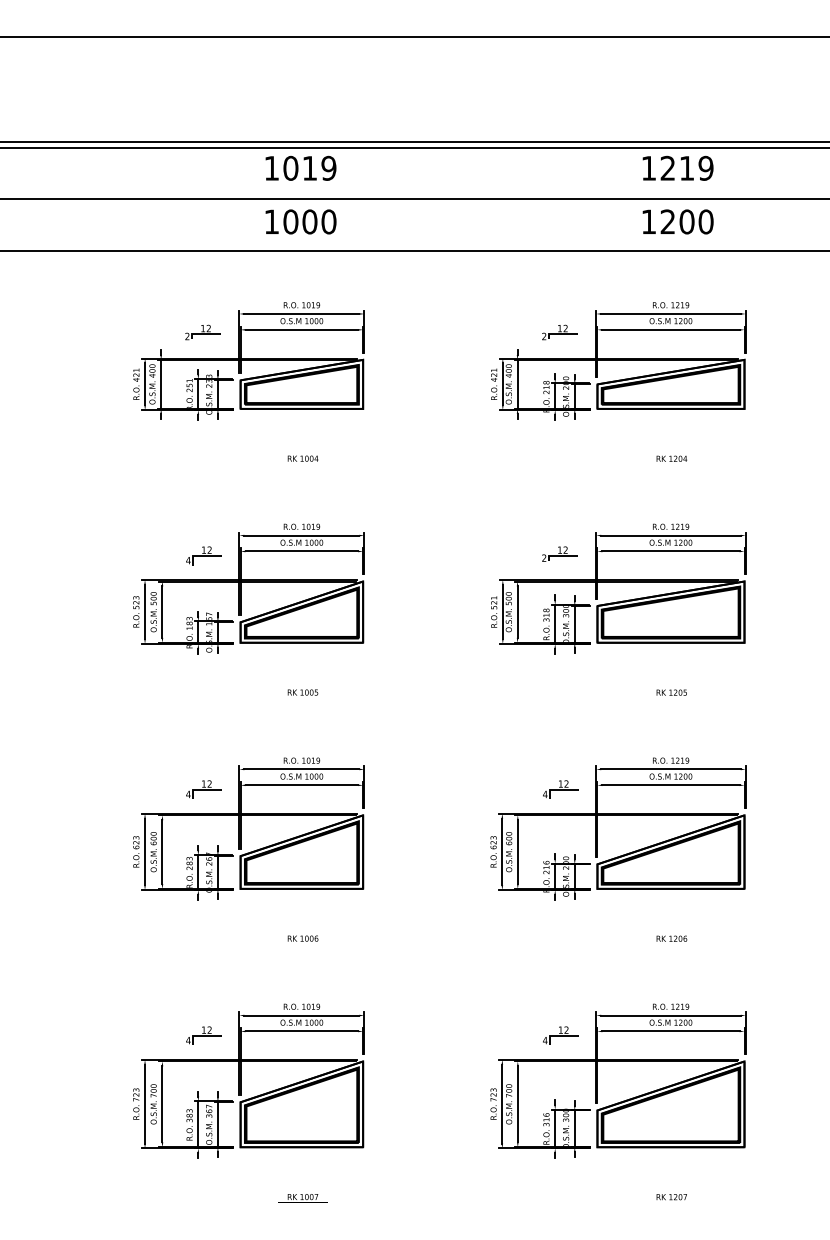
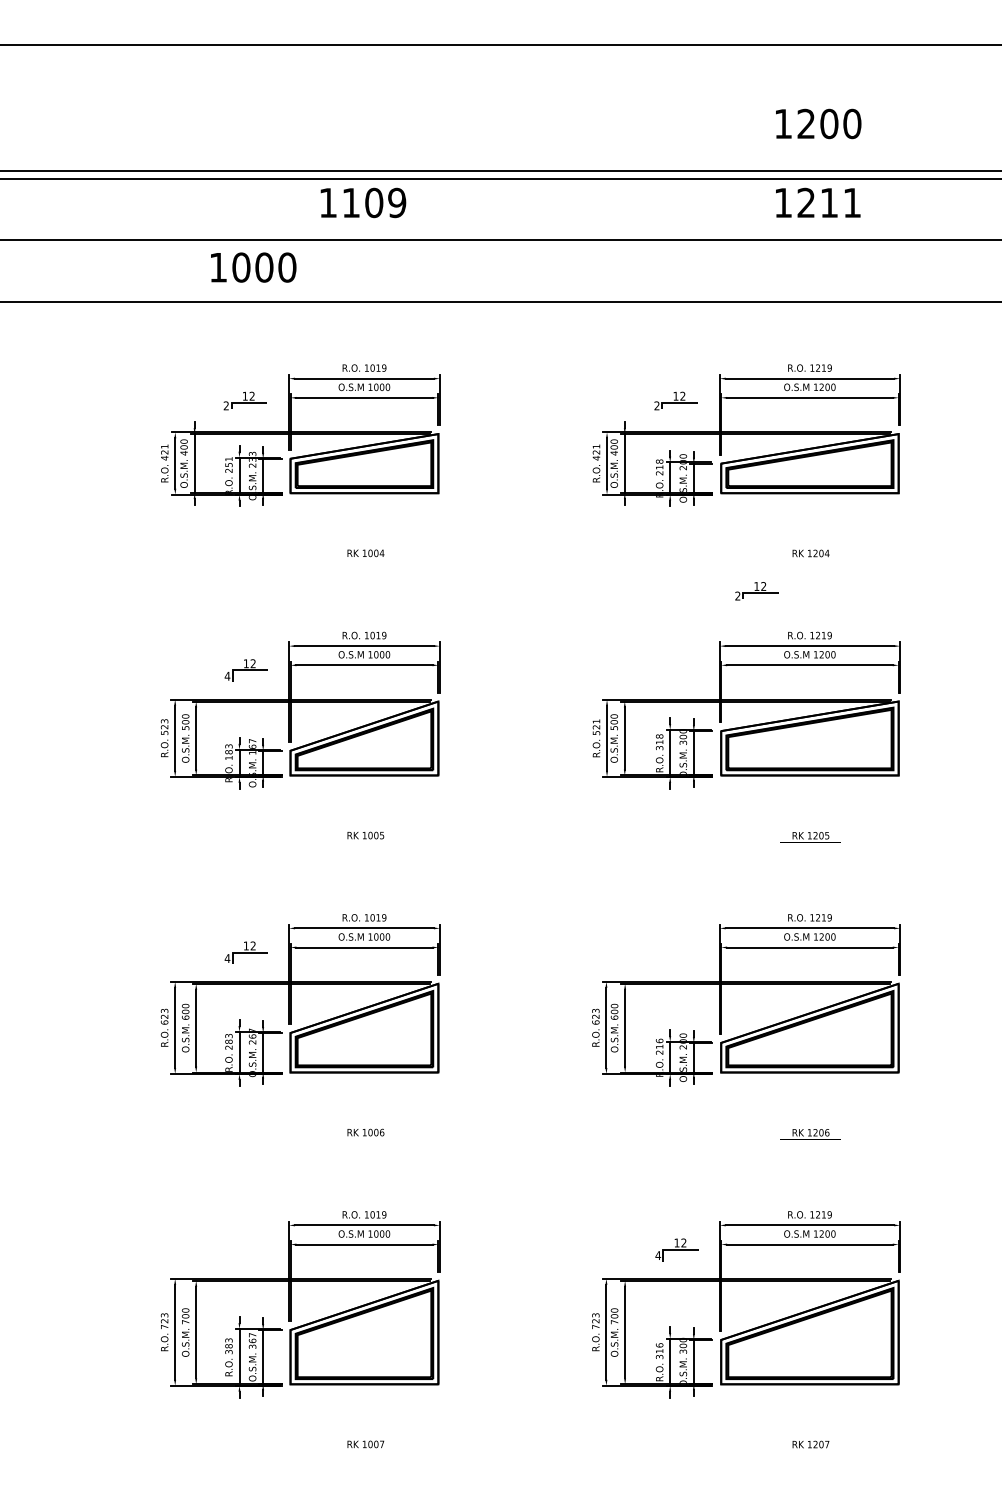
text: (300, 167) -> (362, 201), 1019 -> 1109
text: (705, 167) -> (851, 201), 1219 -> 1211
text: (300, 221) -> (252, 267), moved
text: (677, 221) -> (817, 123), moved
part: (559, 553) -> (756, 590), moved
part: (560, 789) -> (676, 952), removed
part: (203, 1035) -> (245, 1249), removed

